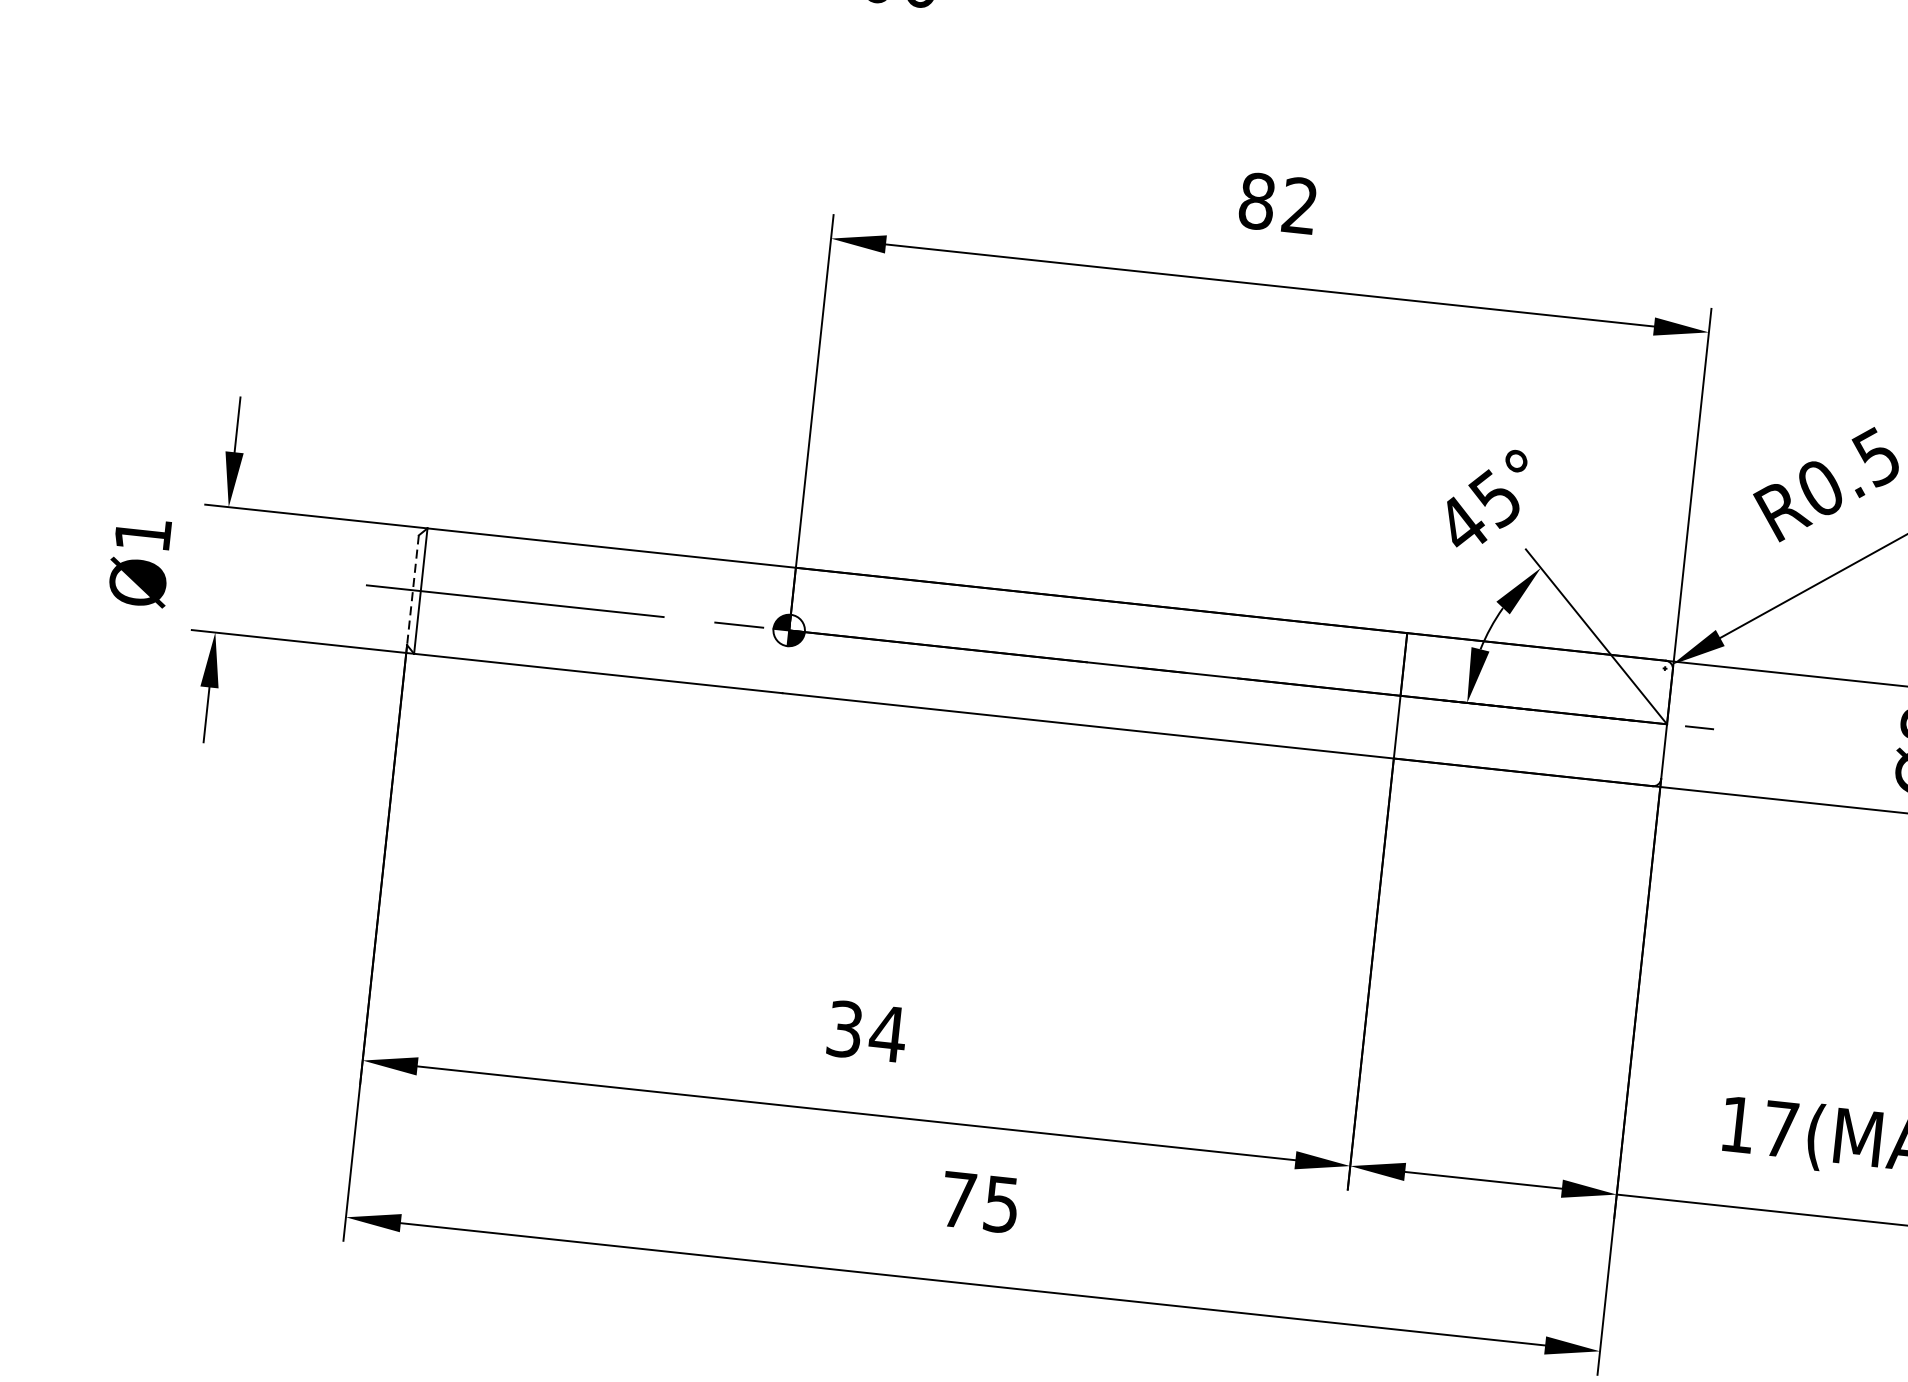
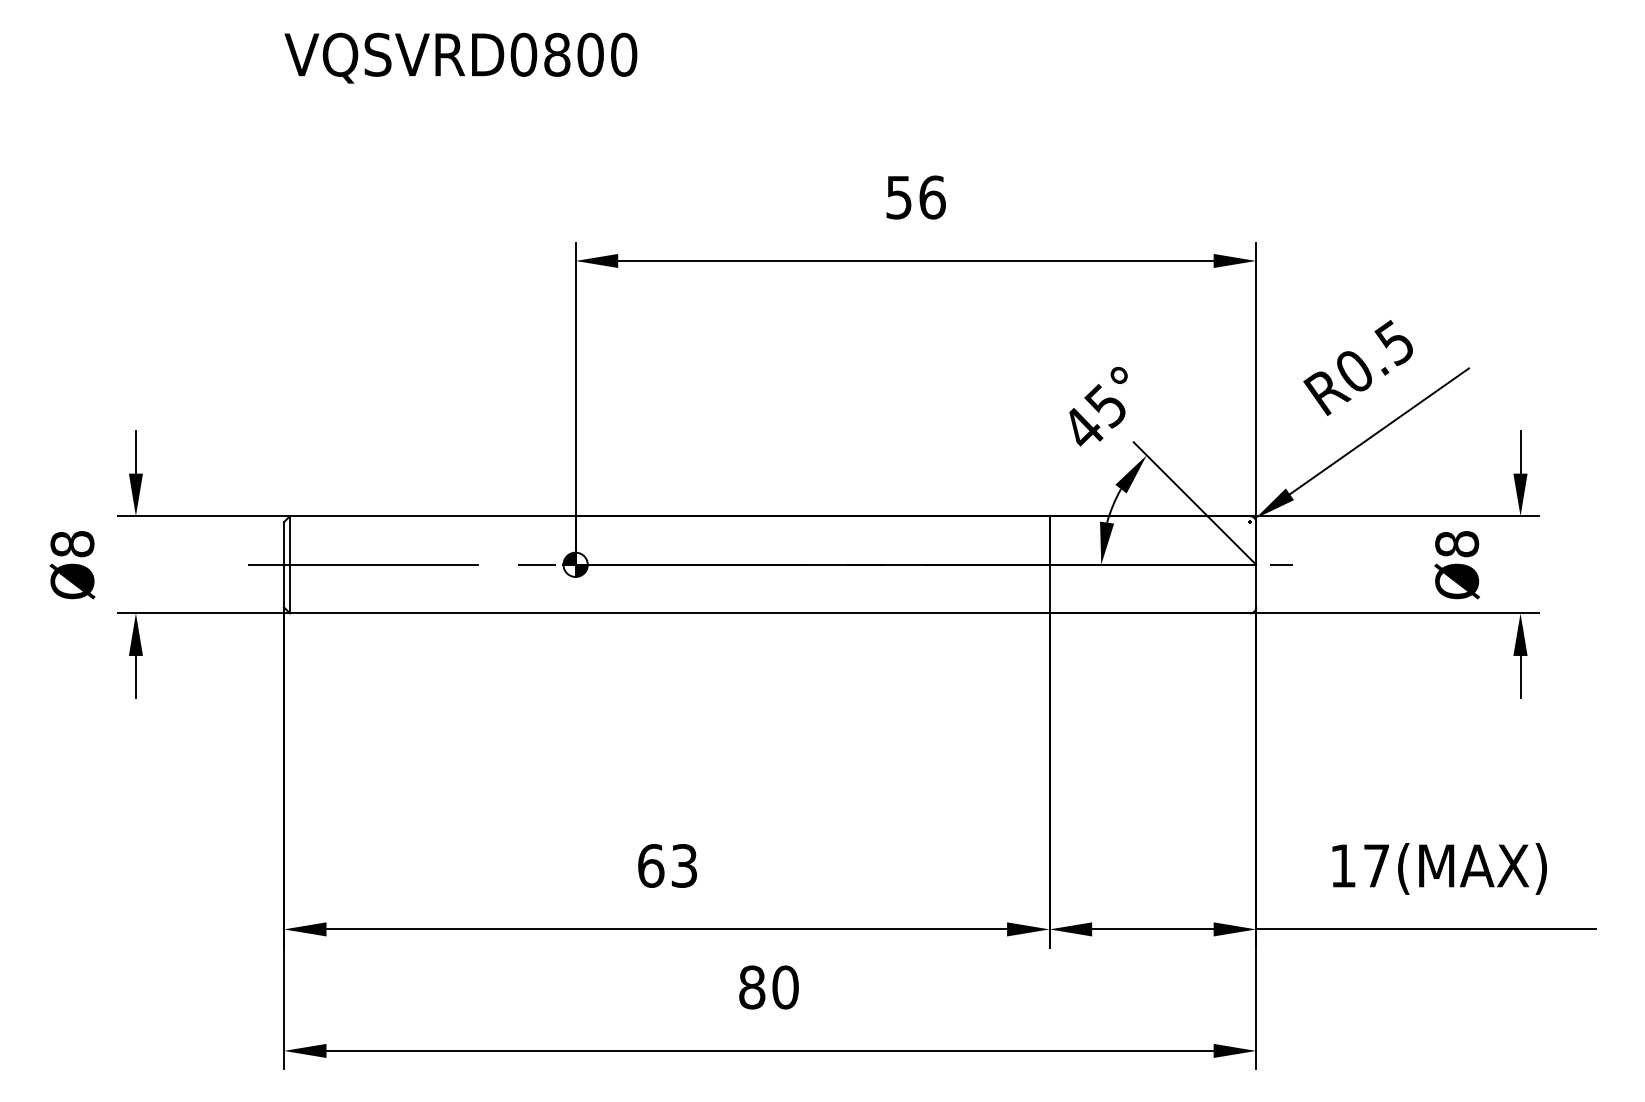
text: (1278, 203) -> (915, 197), 82 -> 56
text: (143, 534) -> (72, 544), Ø1 -> Ø8
line: (412, 589) -> (283, 564), dashed -> solid
text: (867, 1031) -> (668, 865), 34 -> 63
text: (979, 1202) -> (768, 987), 75 -> 80

